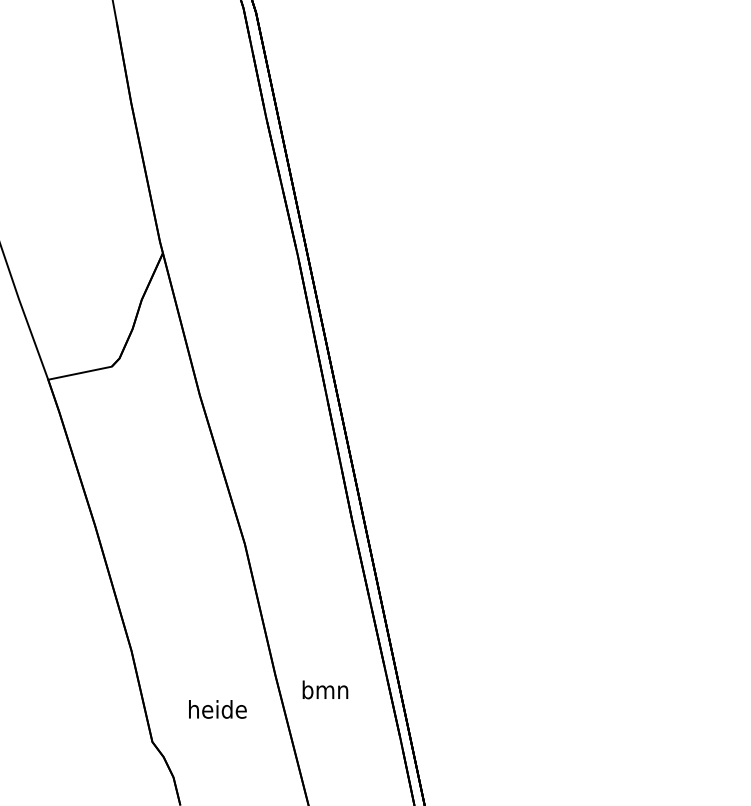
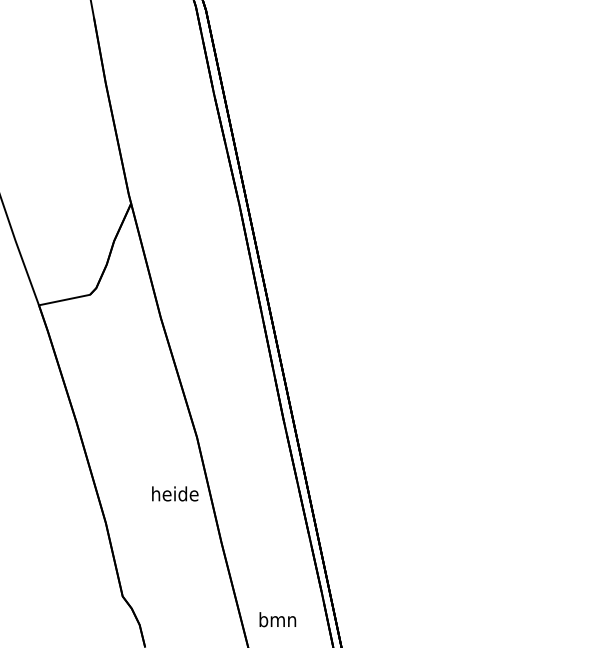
text: (325, 689) -> (277, 619), moved
text: (217, 709) -> (175, 493), moved

